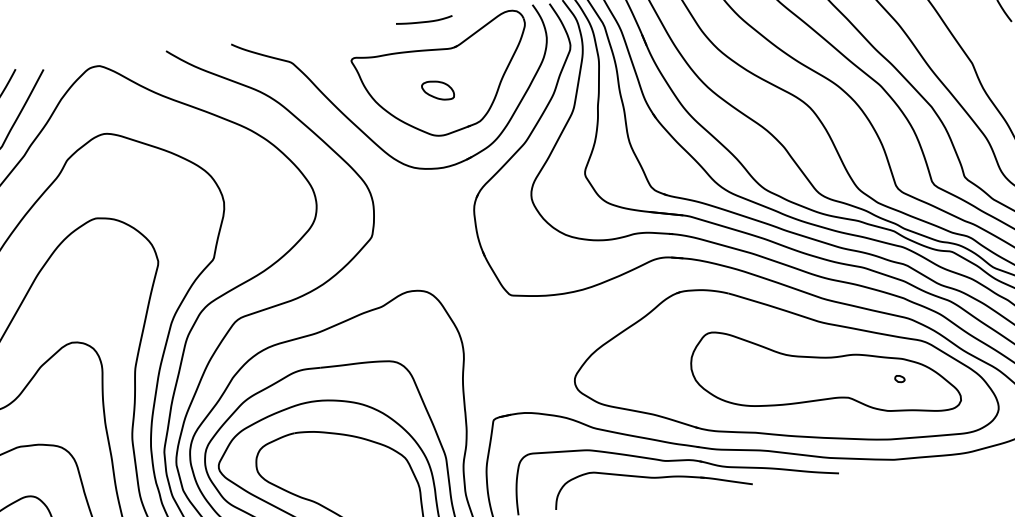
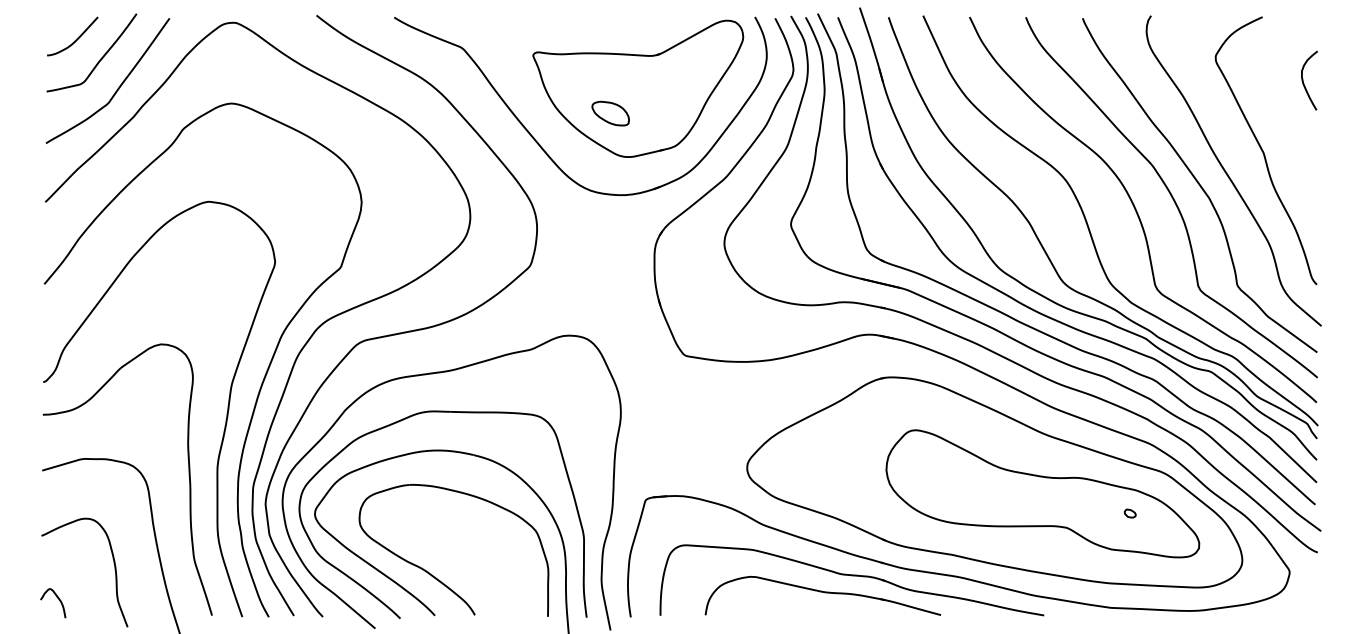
curve: (423, 21) -> (624, 19), removed
part: (437, 90) -> (610, 113), moved

